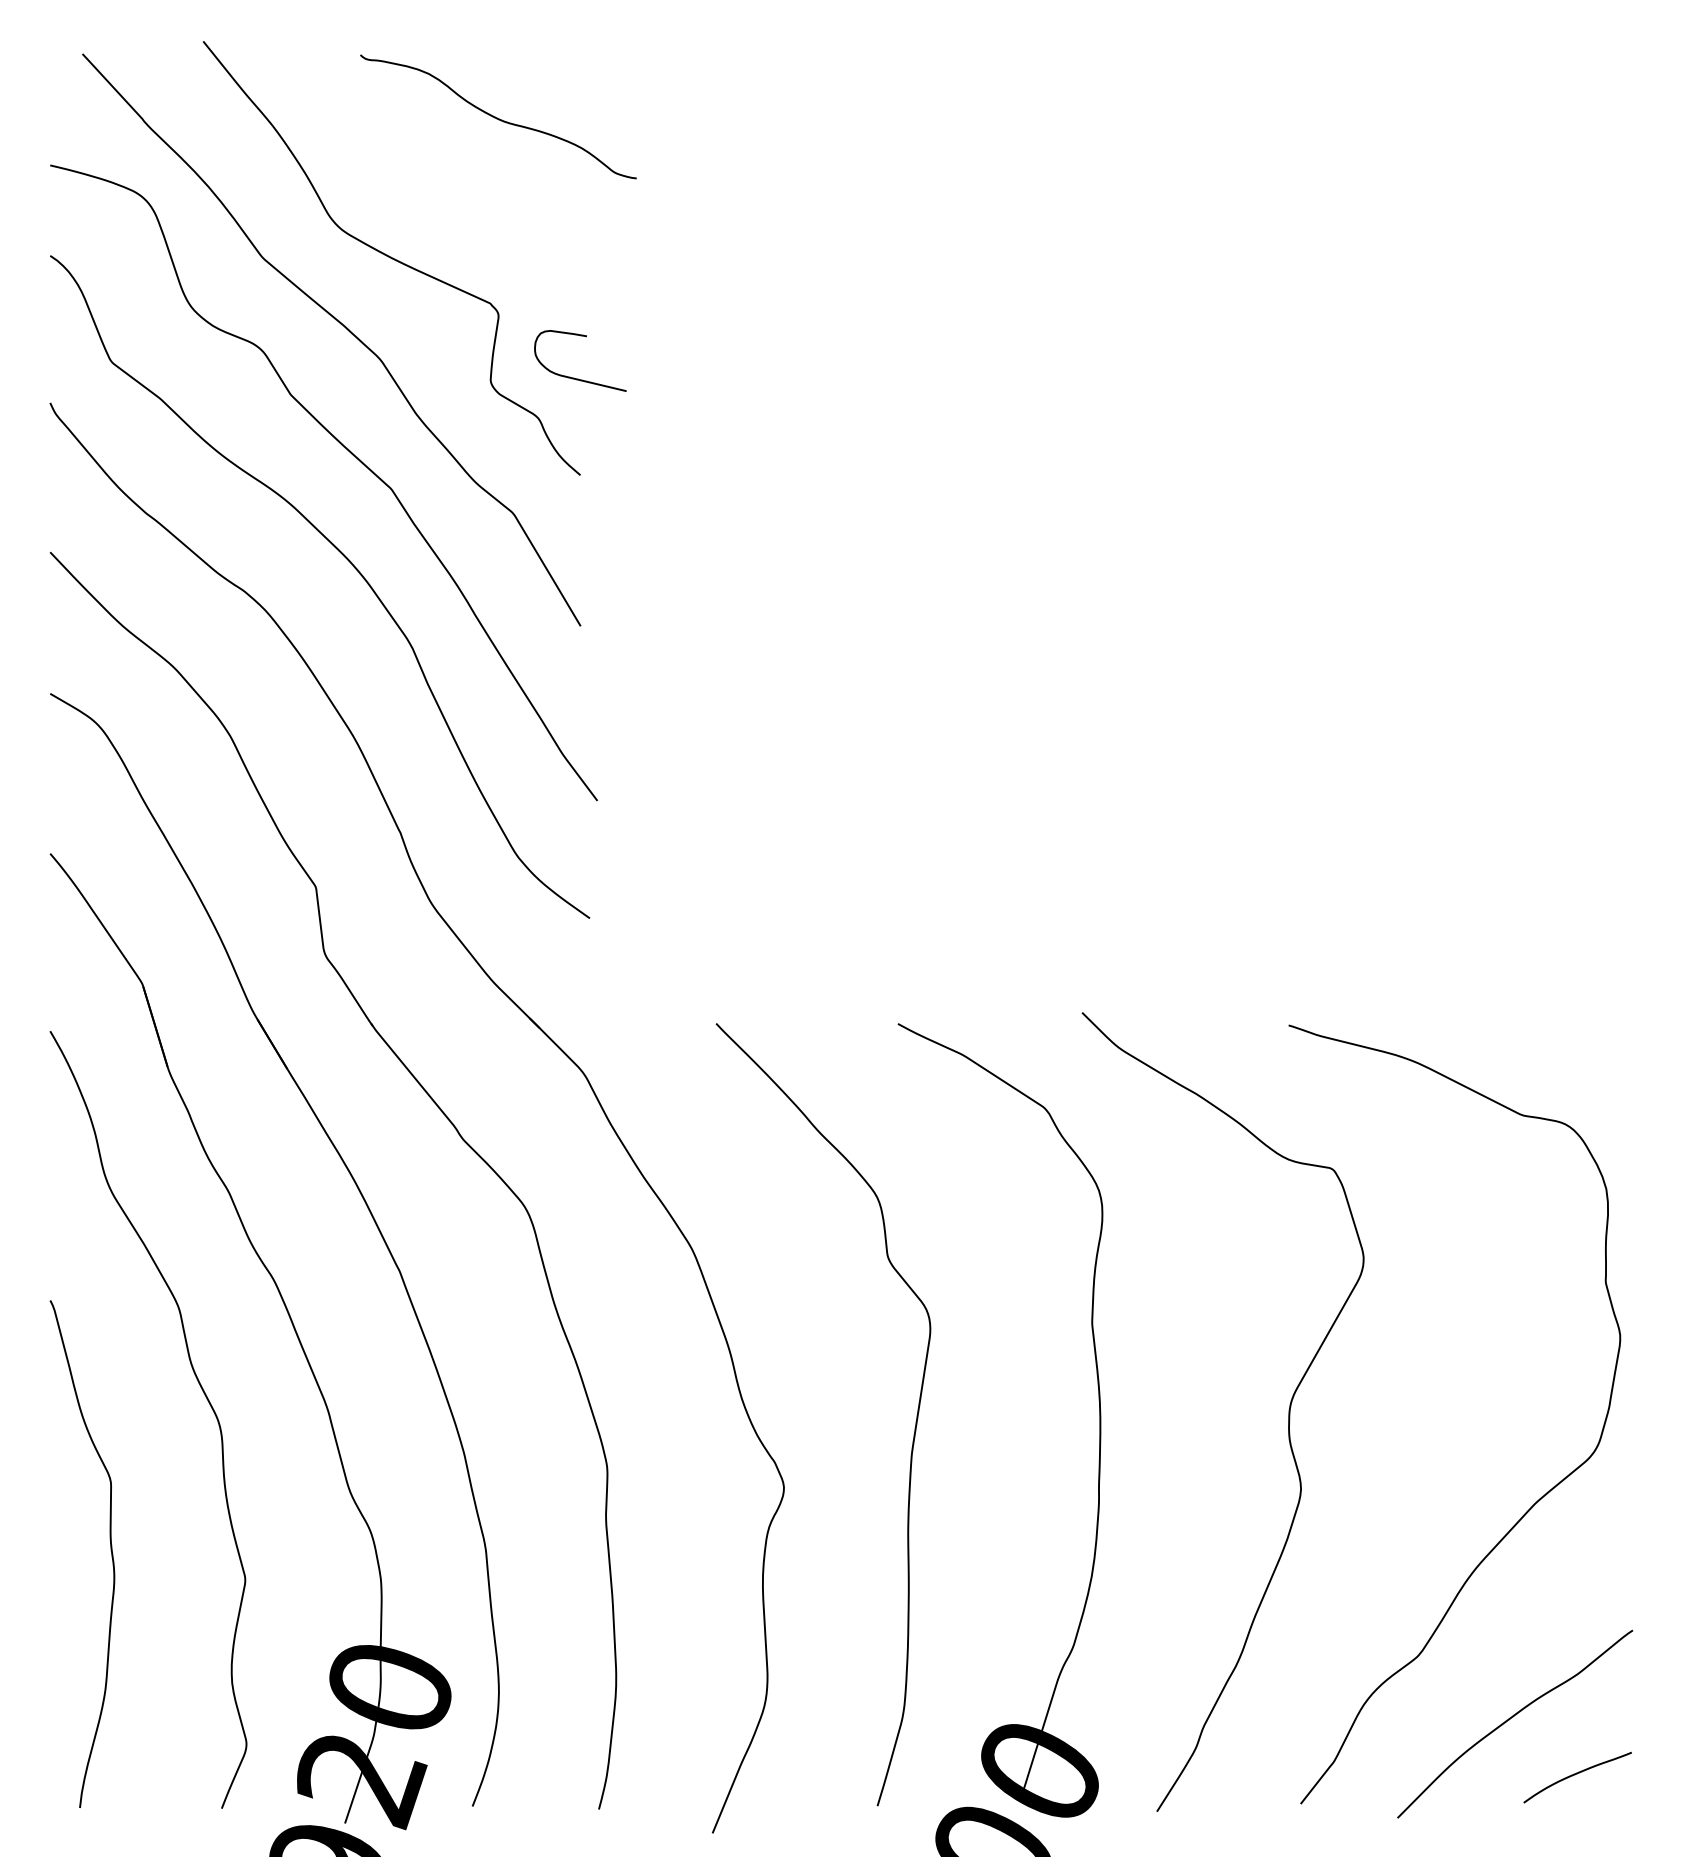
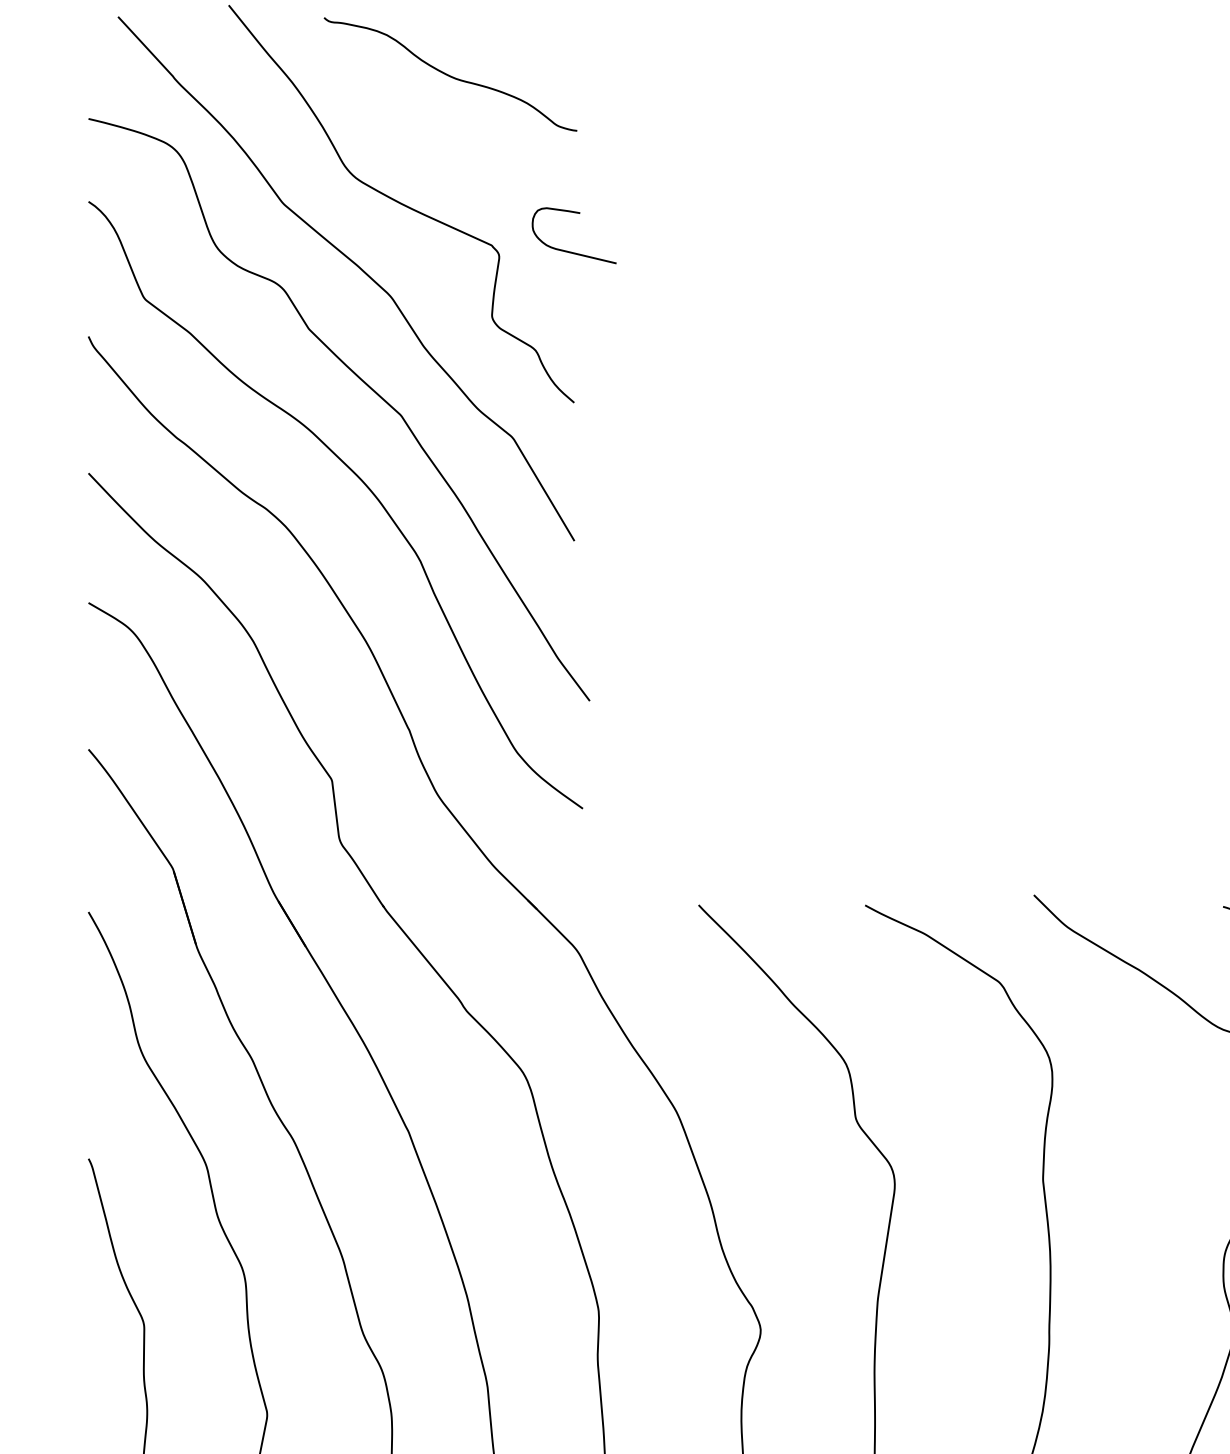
curve: (497, 117) -> (449, 75), moved
curve: (574, 377) -> (568, 250), moved

